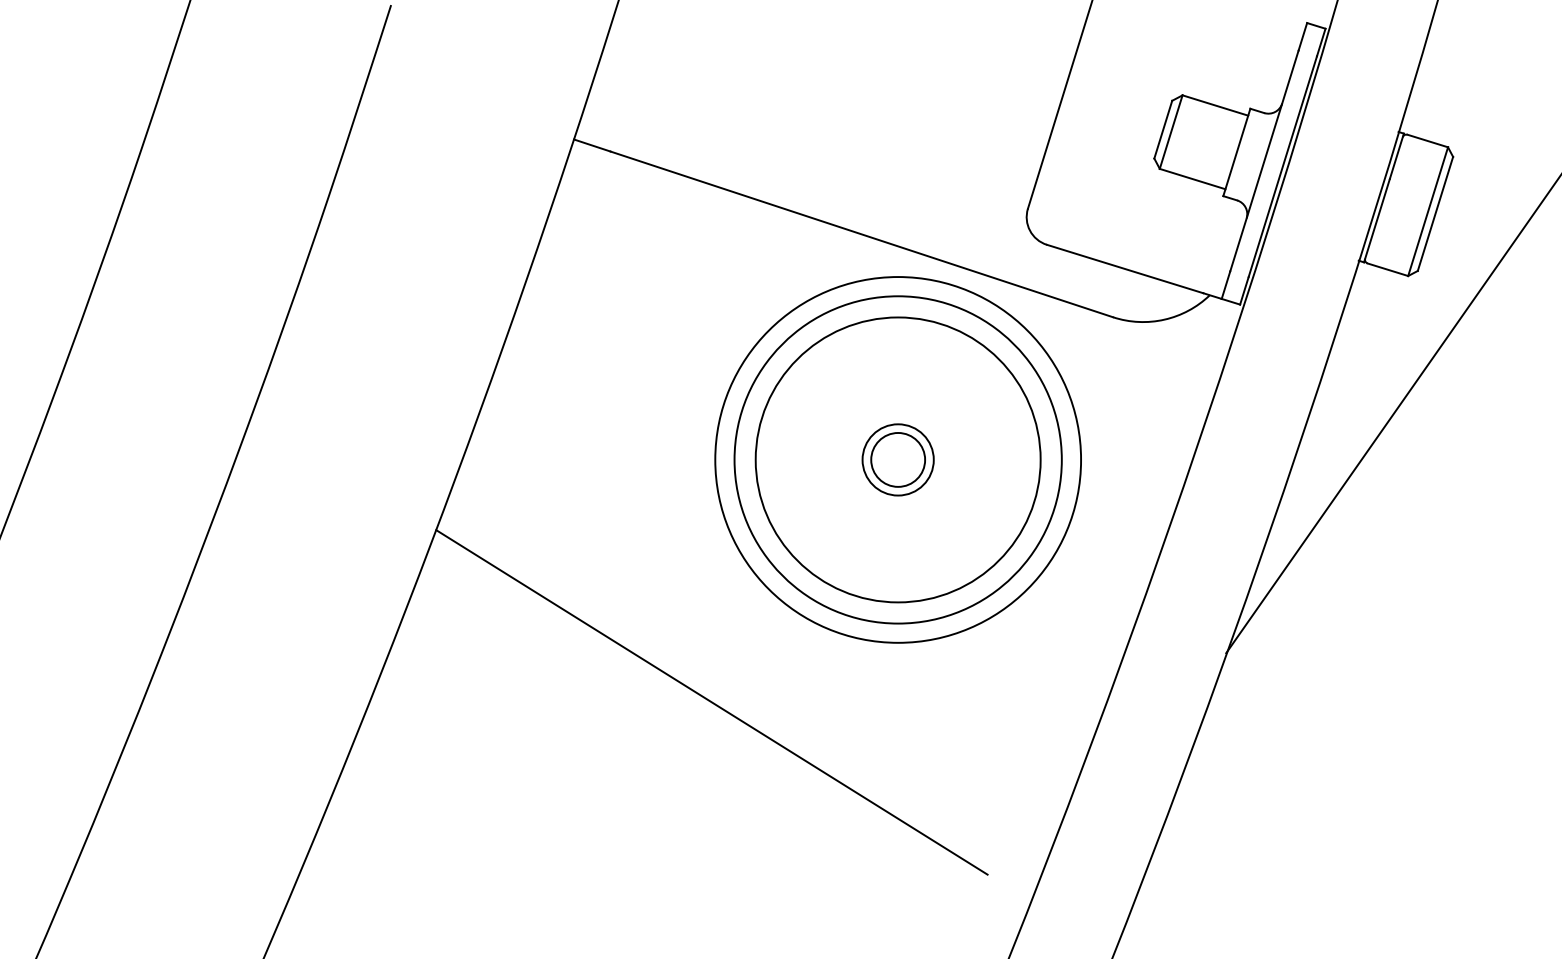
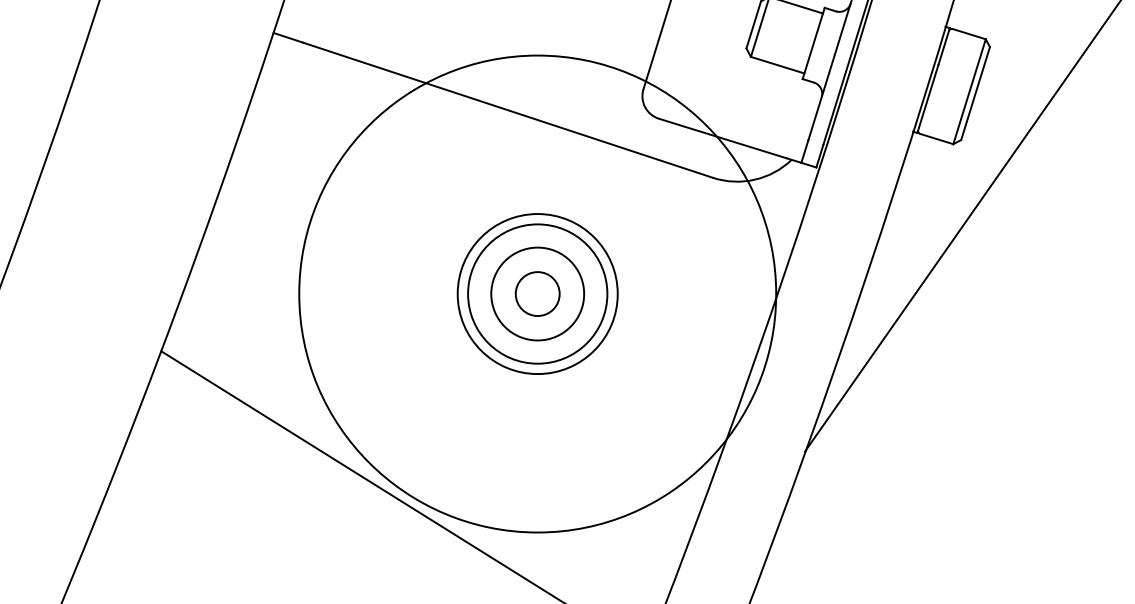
circle: (897, 459) -> (537, 293), size x0.6
circle: (897, 459) -> (537, 293), size x0.6
circle: (897, 459) -> (537, 293), size x1.6
circle: (898, 459) -> (537, 293), size x1.6

